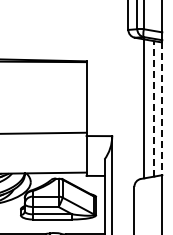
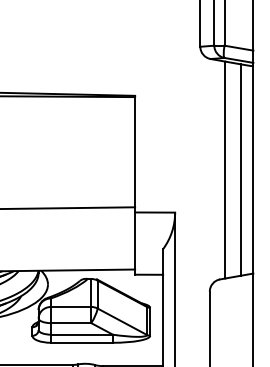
line: (154, 108) -> (241, 169), dashed -> solid
line: (162, 109) -> (253, 171), dashed -> solid

